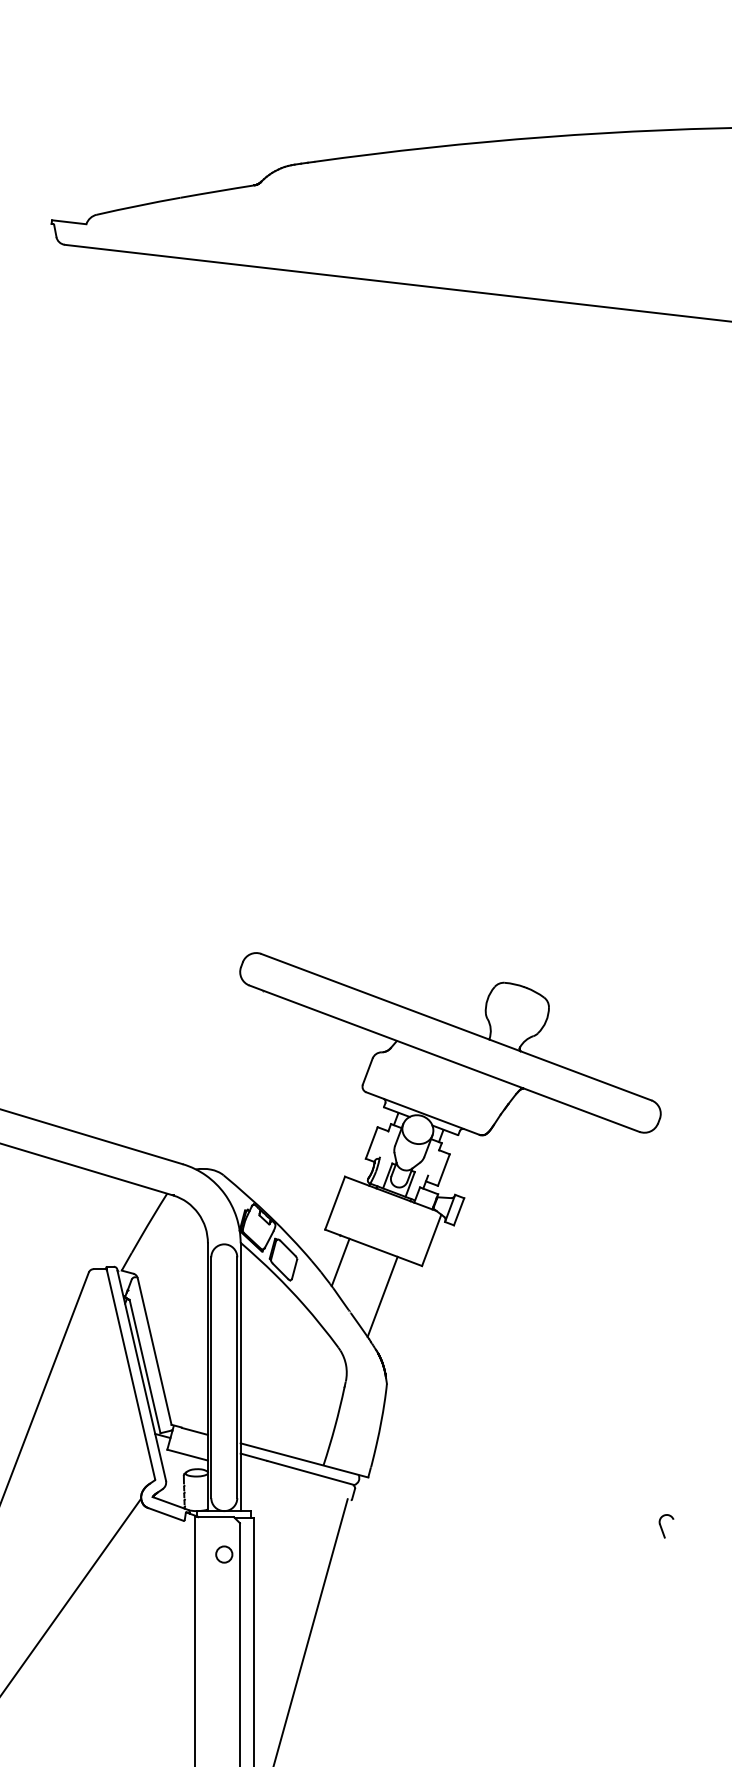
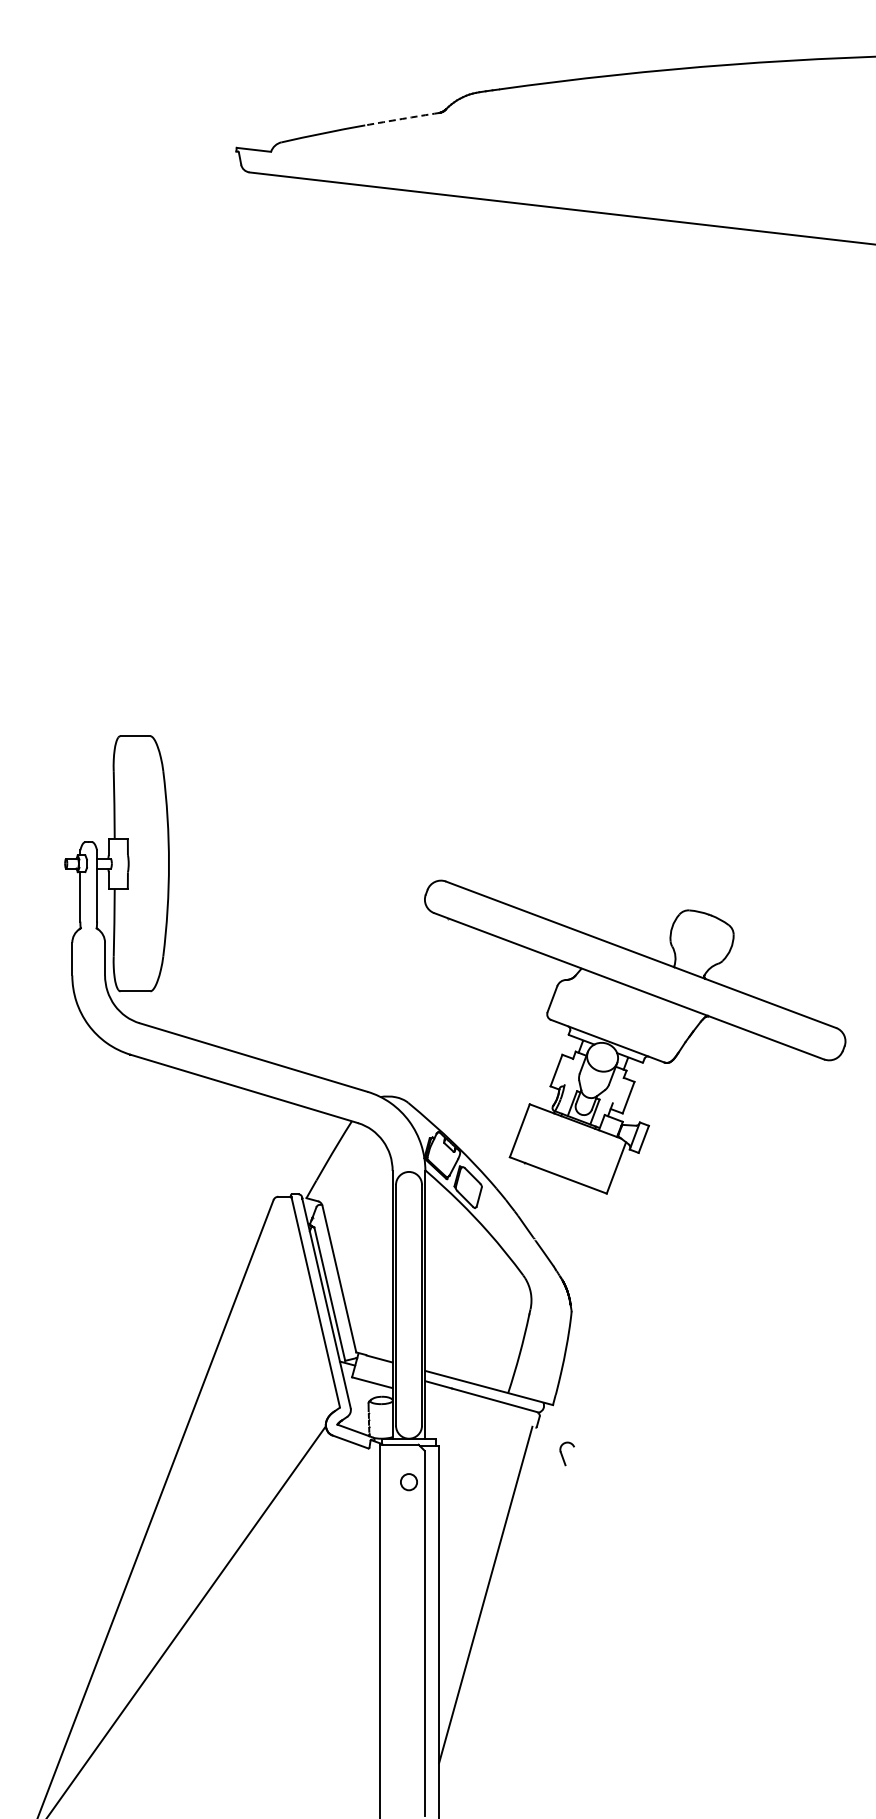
arc: (217, 190) -> (402, 118), solid -> dashed
line: (340, 1261) -> (525, 1189), removed
line: (382, 1296) -> (567, 1224), removed
part: (665, 1525) -> (566, 1453), moved

